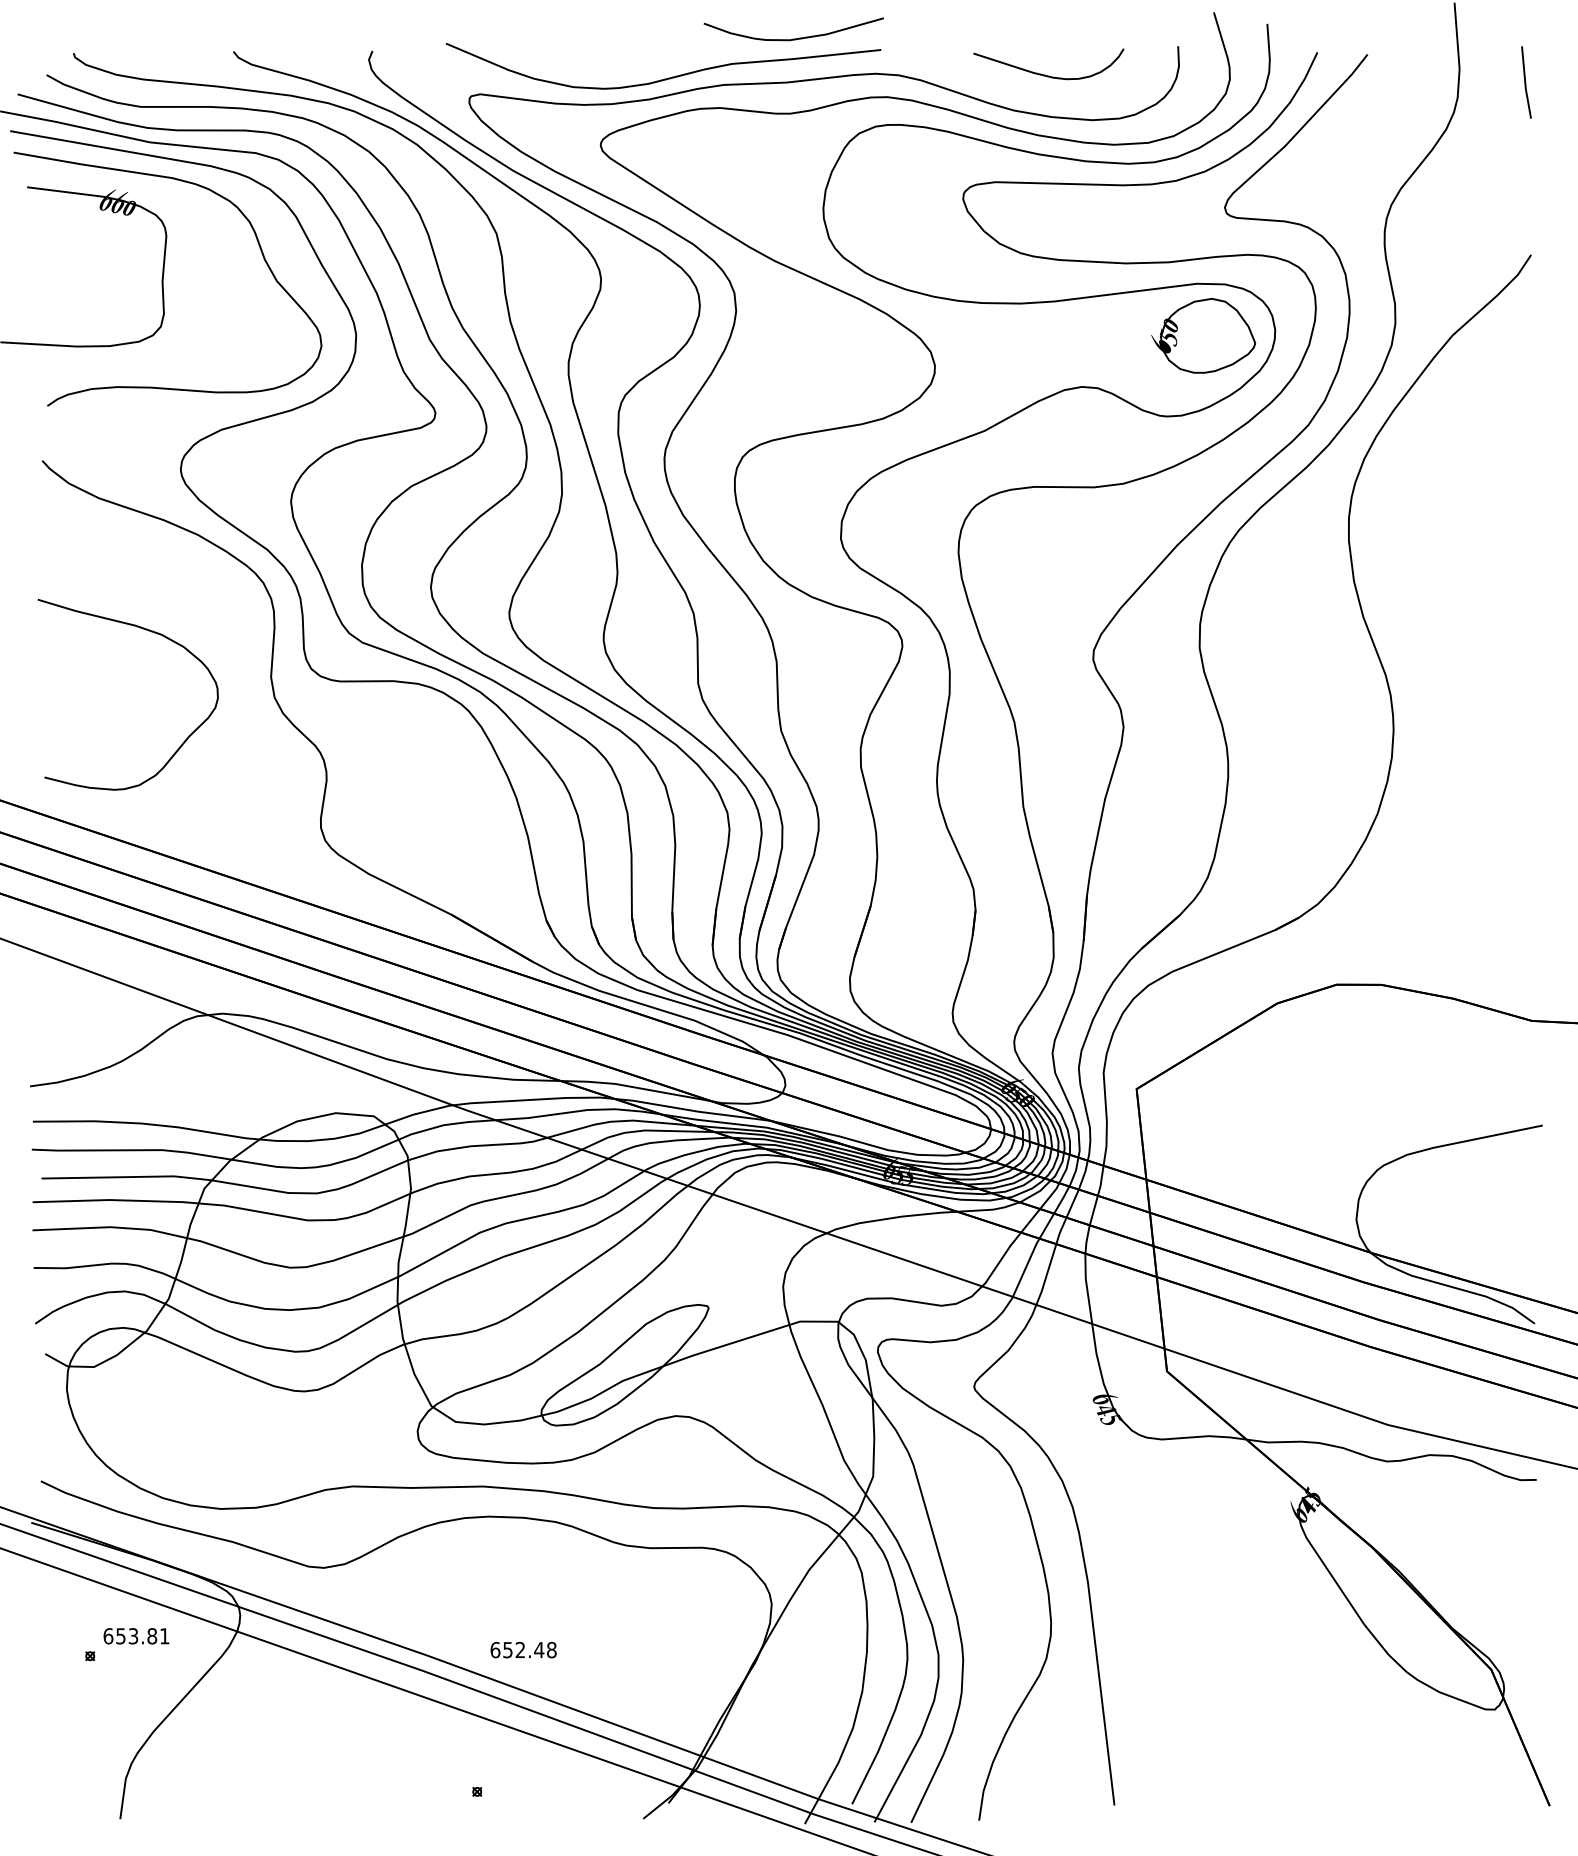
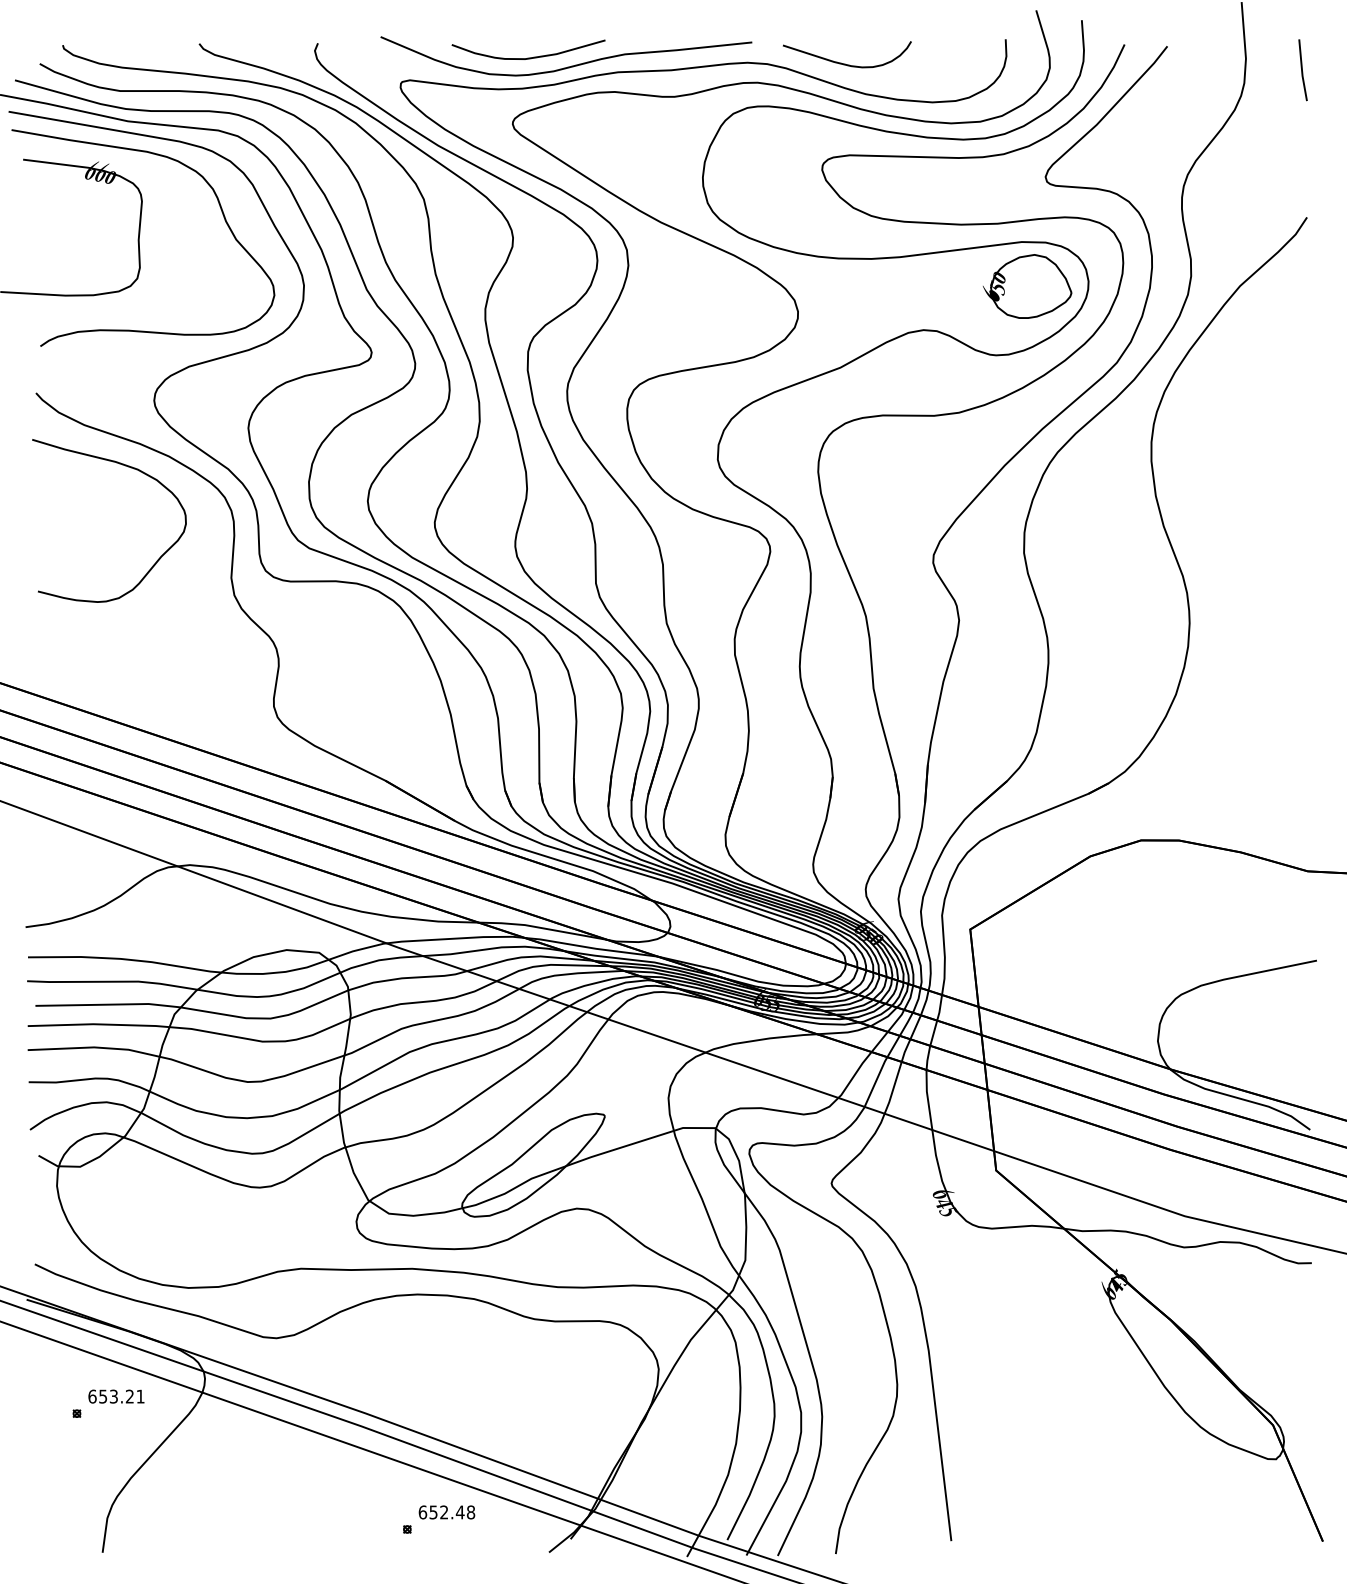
curve: (793, 38) -> (528, 57), moved
curve: (1046, 74) -> (845, 63), moved
curve: (150, 632) -> (128, 467), moved
text: (151, 1636) -> (129, 1396), 653.81 -> 653.21
text: (523, 1650) -> (446, 1512), moved

